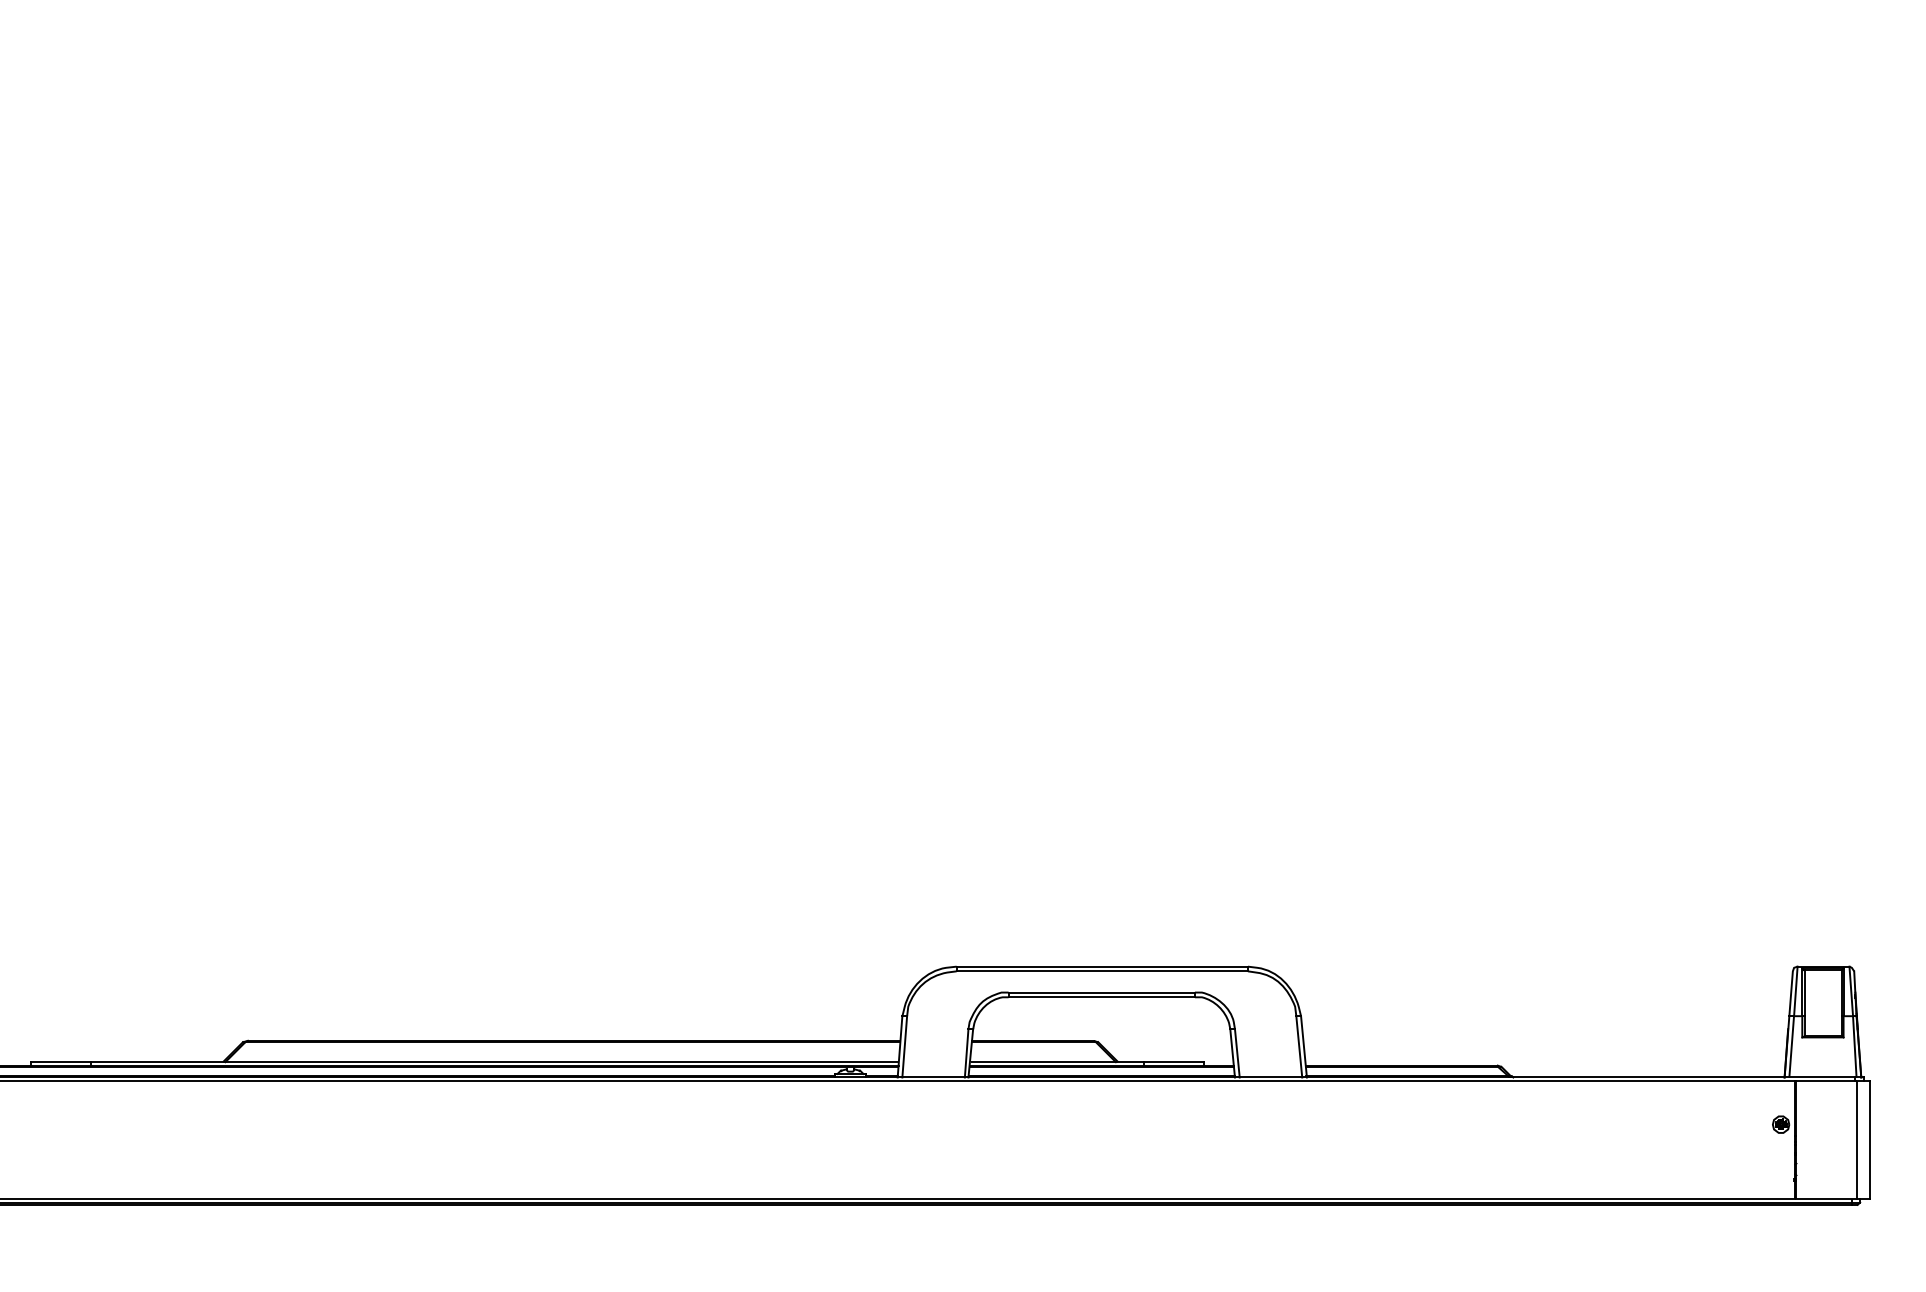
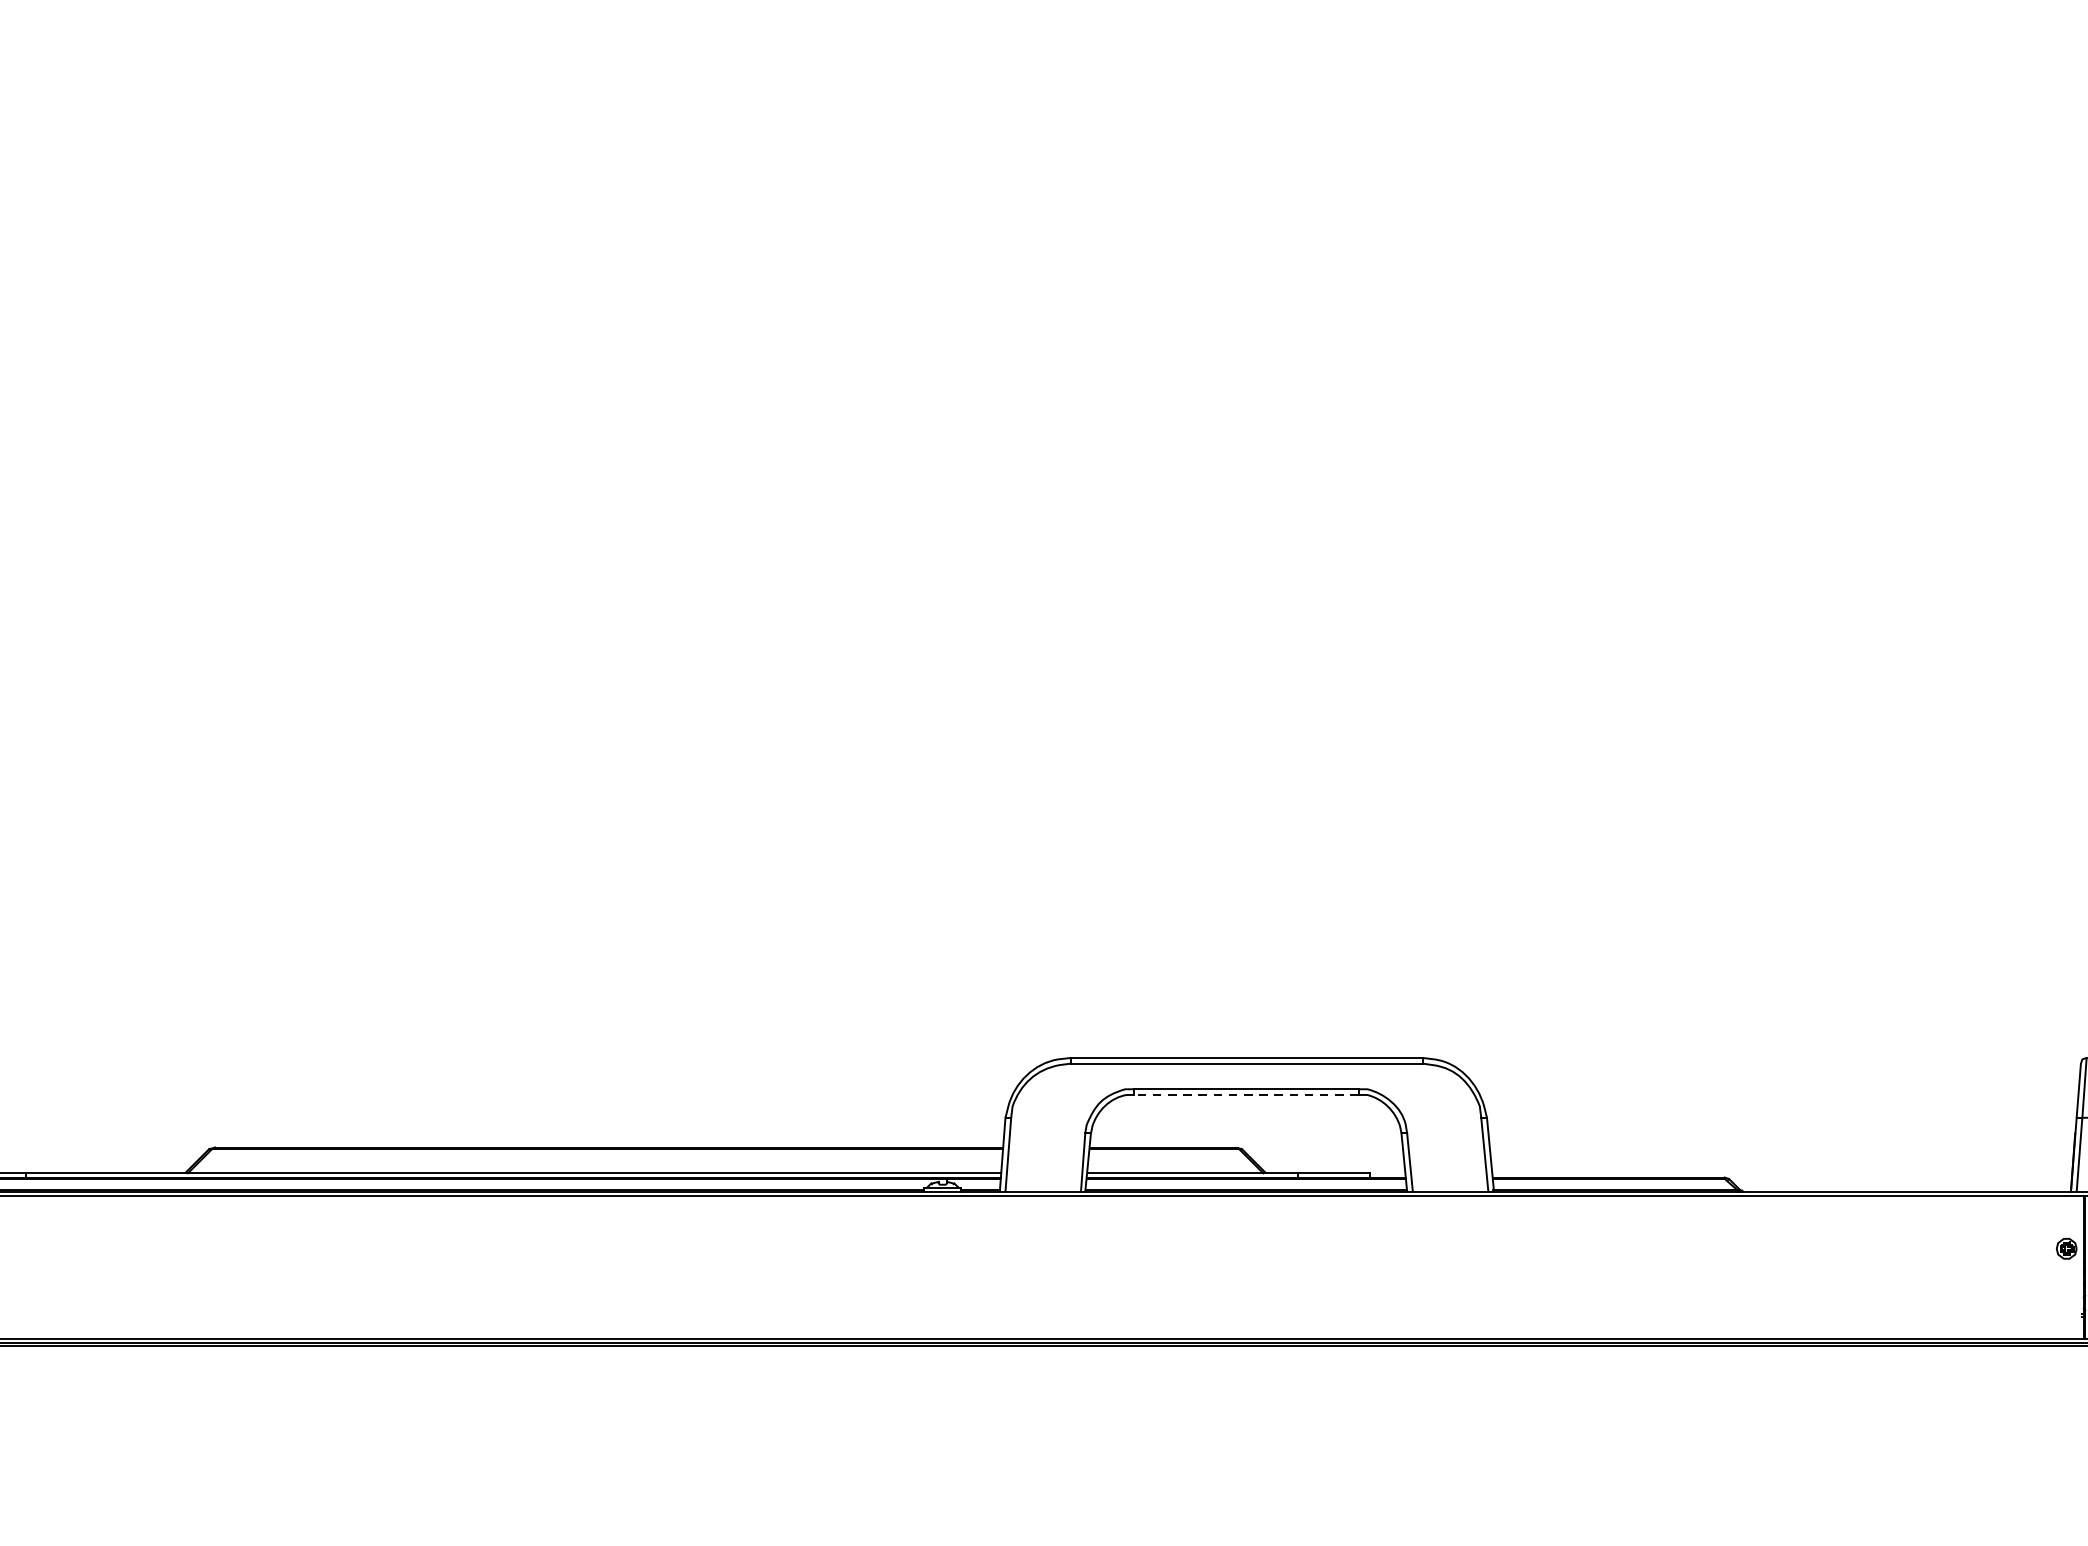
line: (1101, 997) -> (1245, 1095), solid -> dashed

